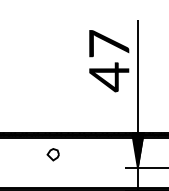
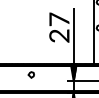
text: (109, 75) -> (59, 35), 4 -> 2

